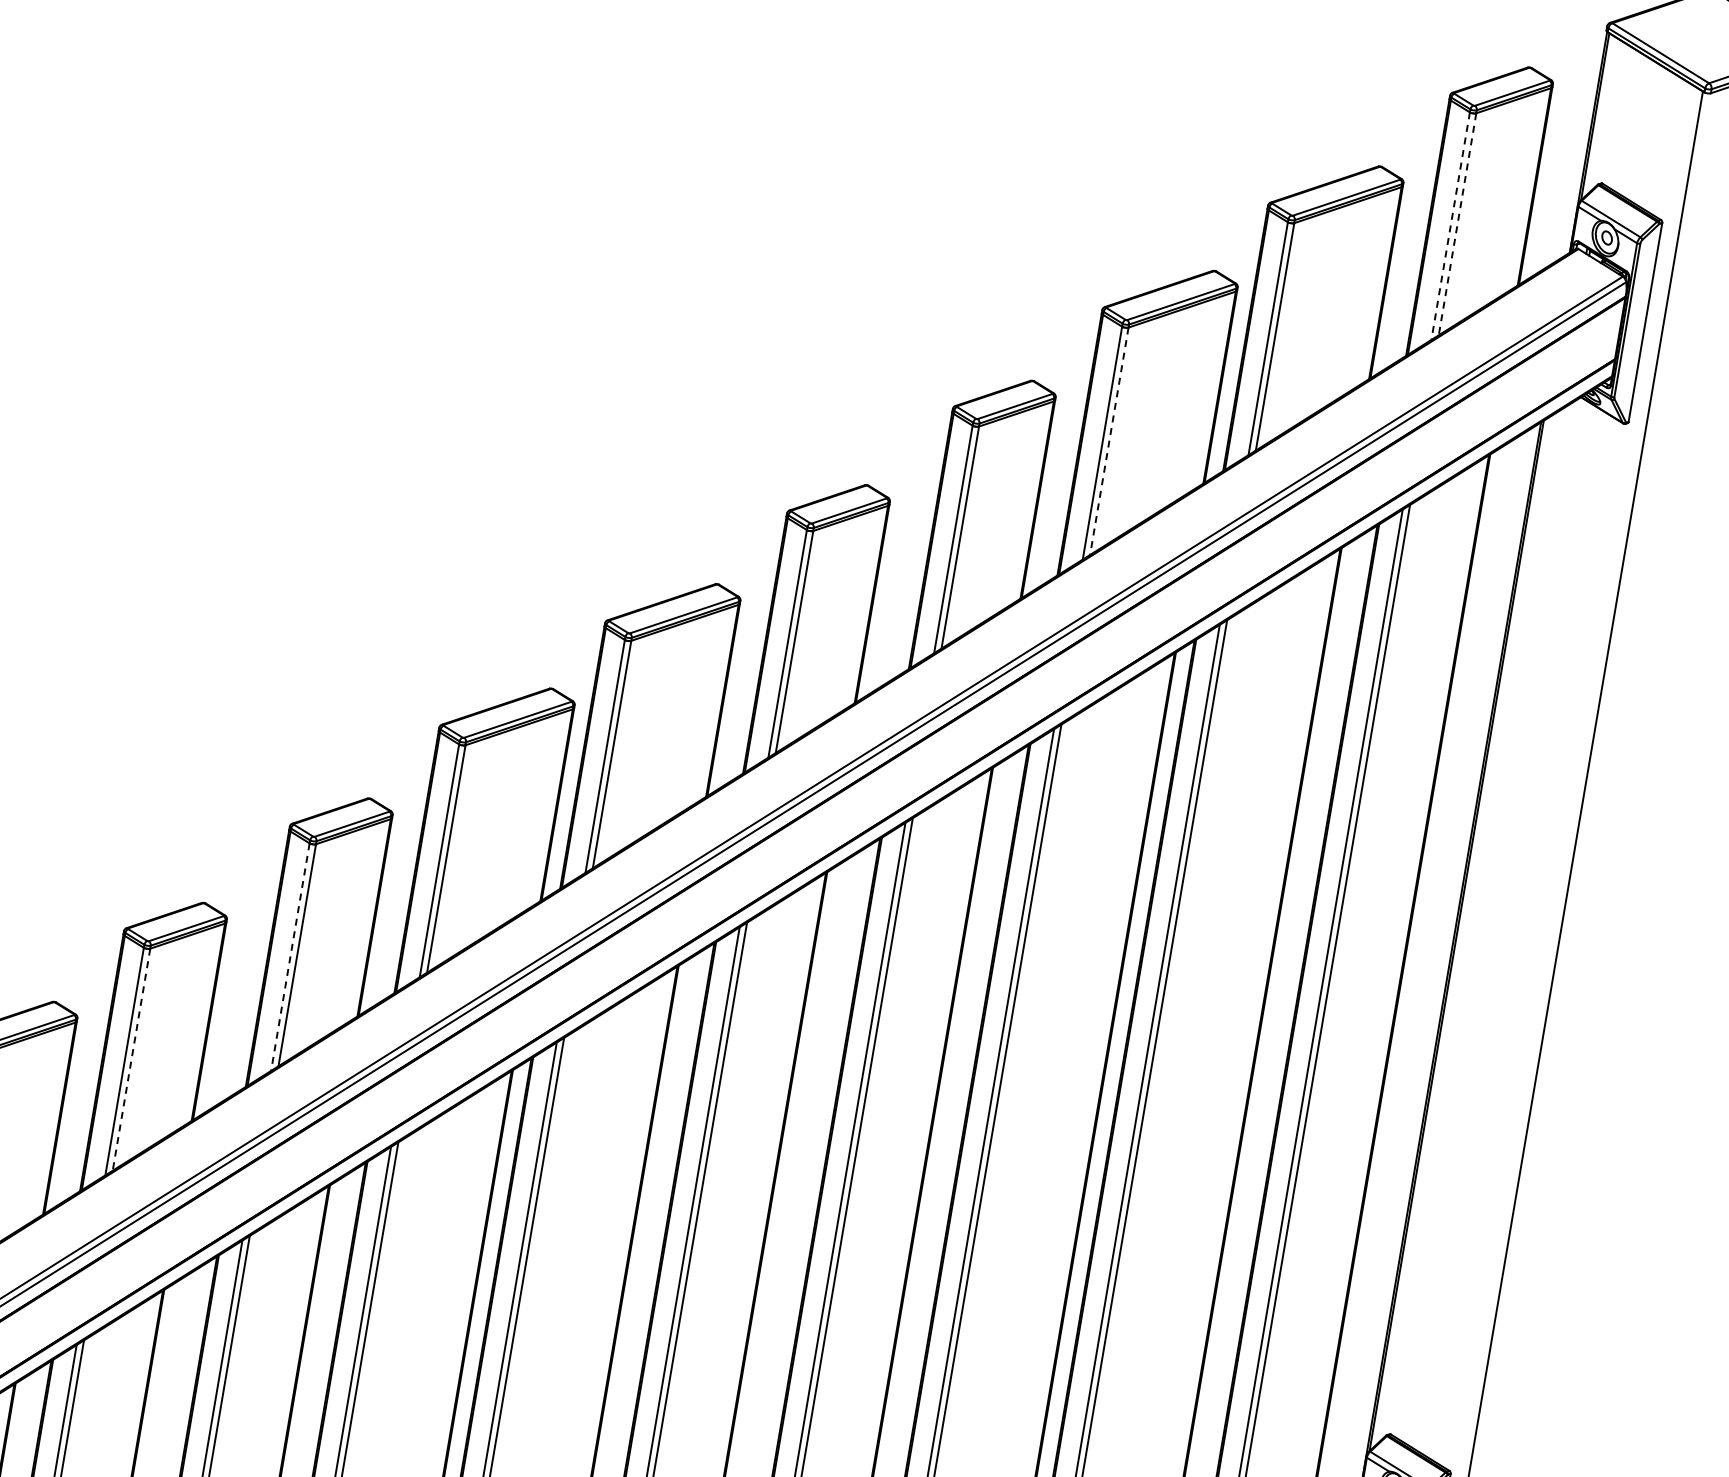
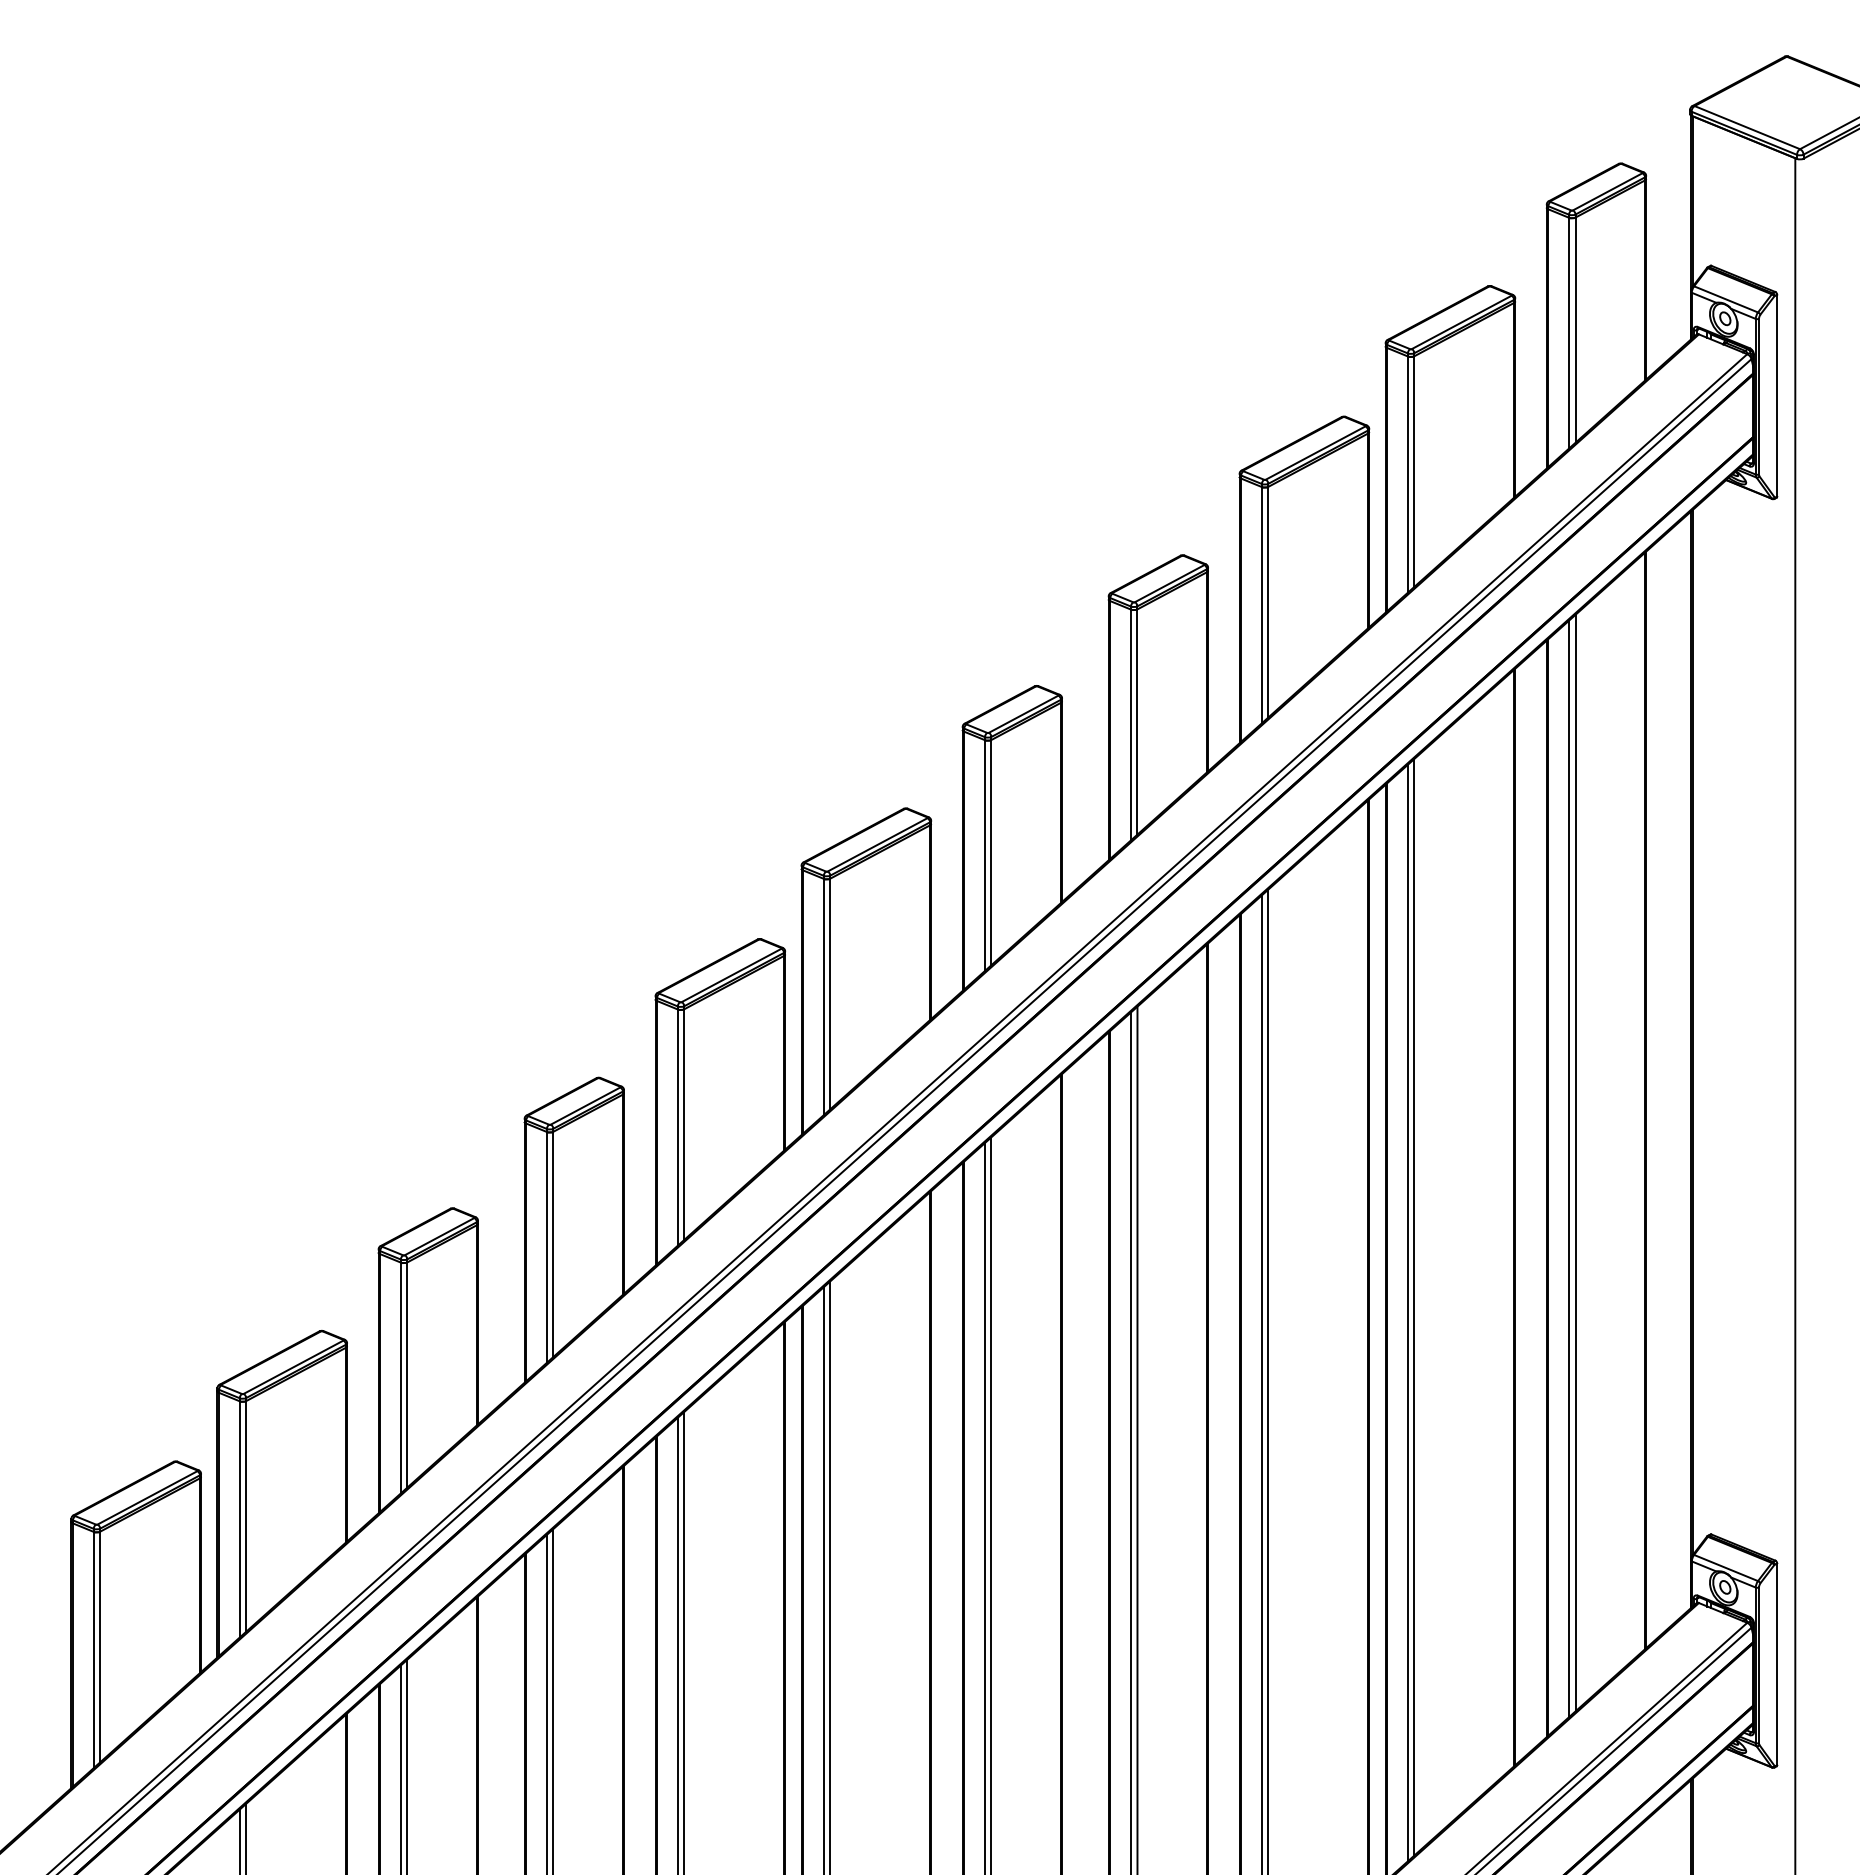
line: (1457, 224) -> (1575, 330), dashed -> solid
line: (1451, 226) -> (1569, 333), dashed -> solid
line: (1109, 441) -> (1268, 602), dashed -> solid
line: (289, 957) -> (546, 1247), dashed -> solid
line: (131, 1060) -> (407, 1375), dashed -> solid

